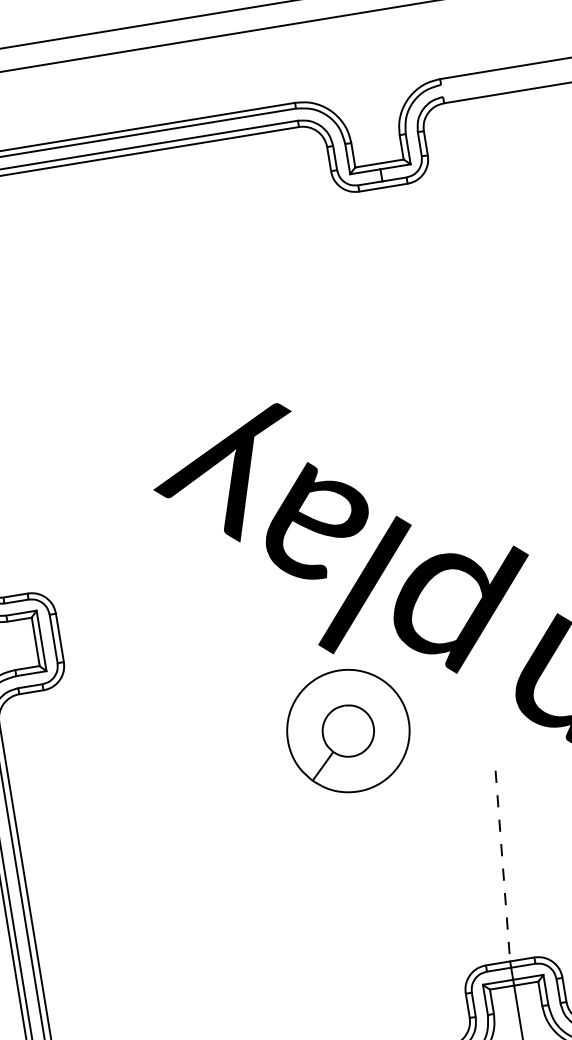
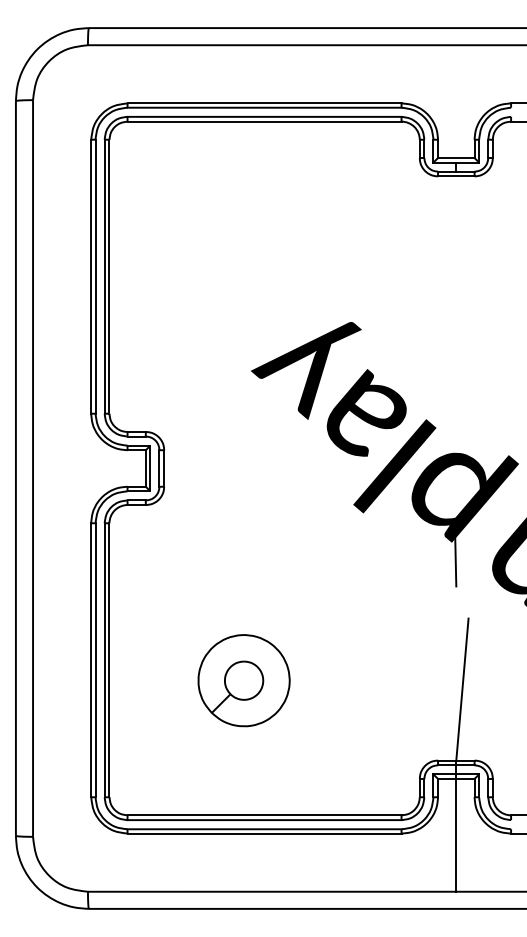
line: (465, 697) -> (455, 561), added
part: (347, 730) -> (243, 680), moved
line: (503, 867) -> (462, 690), dashed -> solid

